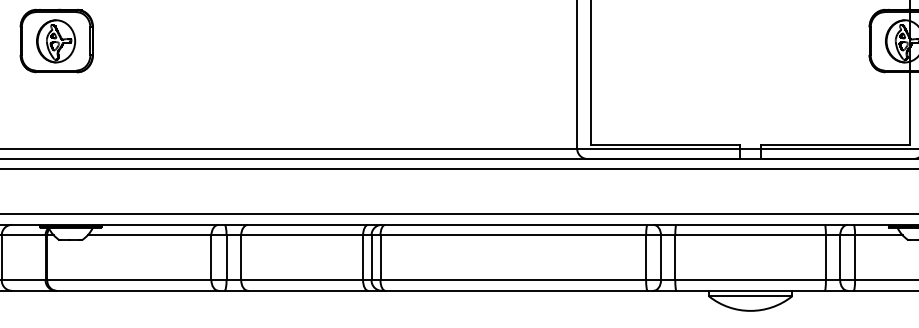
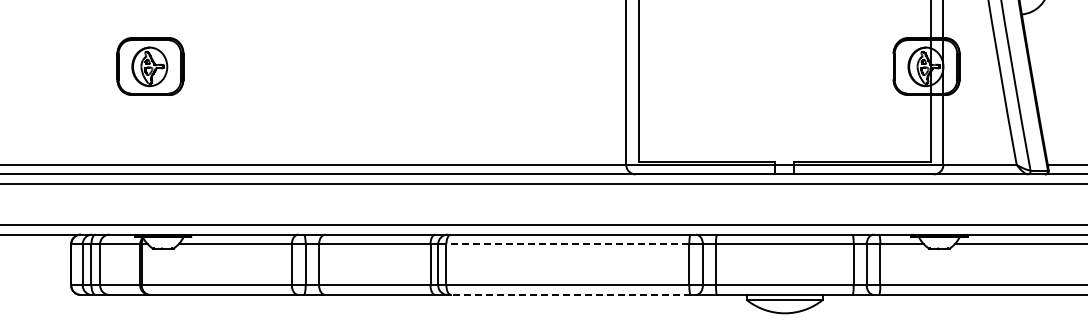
line: (512, 235) -> (567, 244), solid -> dashed
line: (516, 290) -> (570, 294), solid -> dashed

